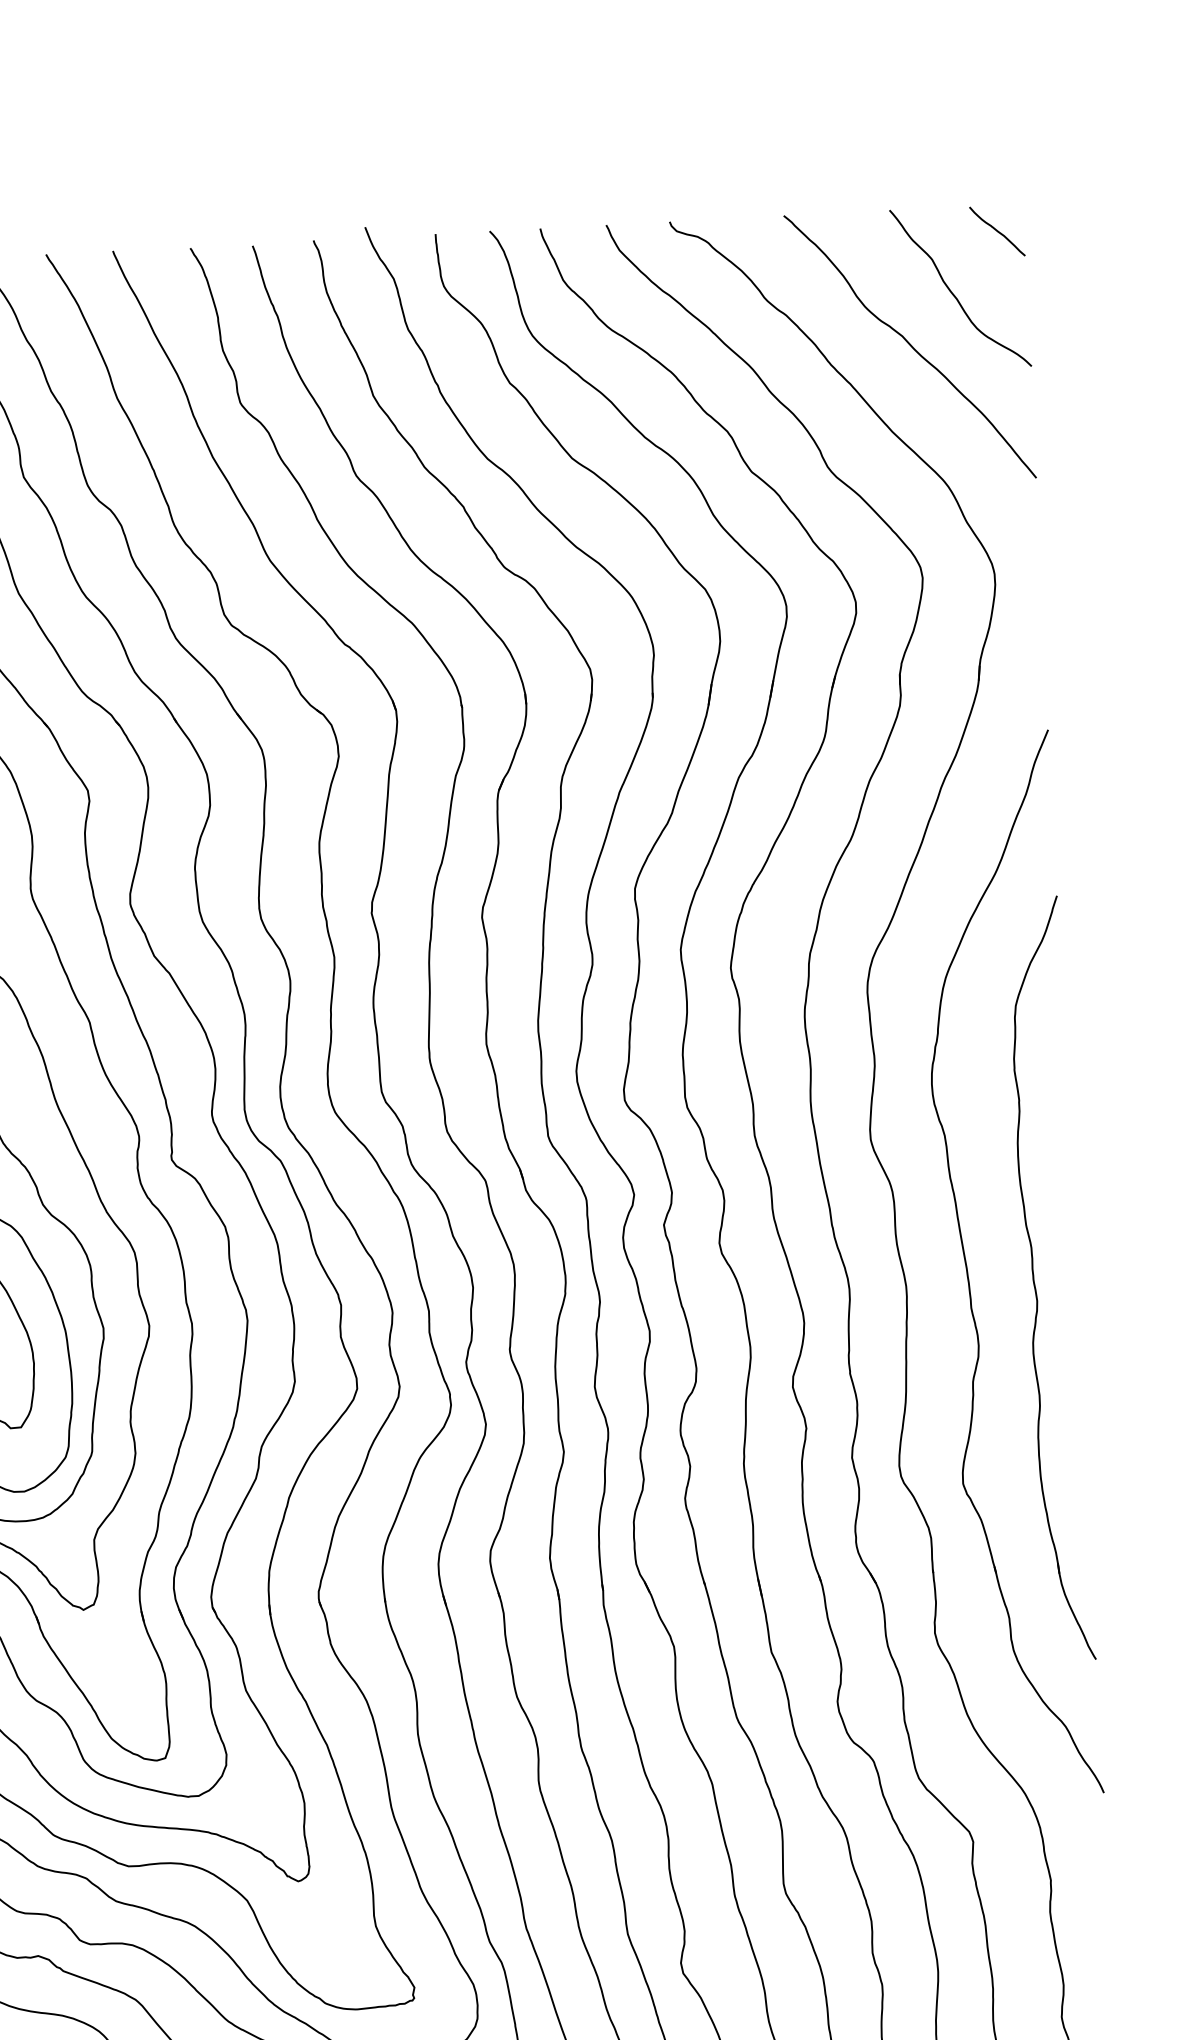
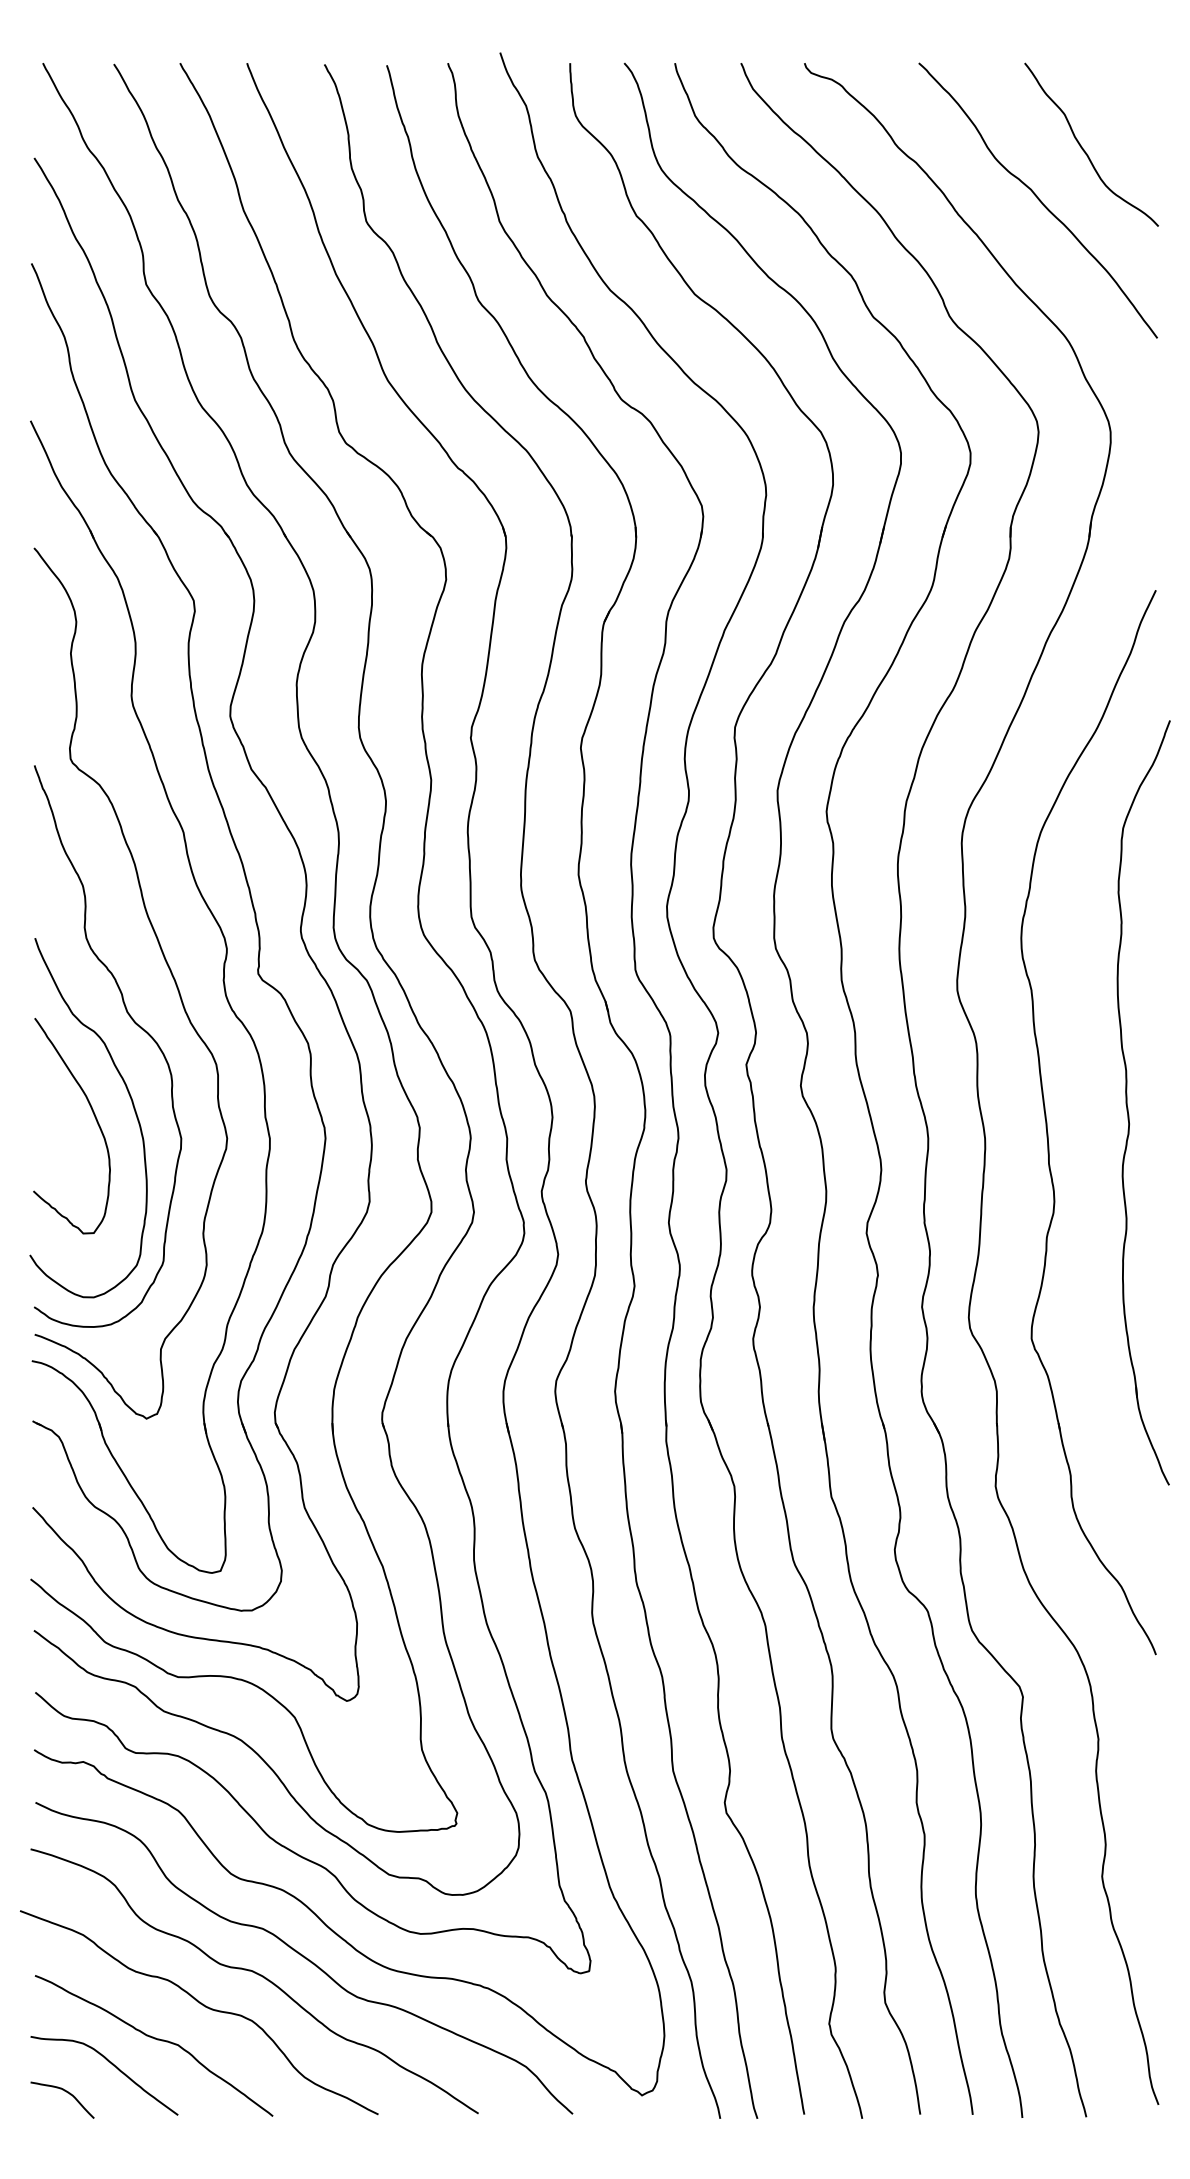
curve: (997, 231) -> (1131, 89), removed
part: (1035, 1284) -> (1128, 1107), moved

